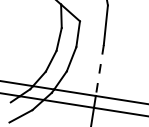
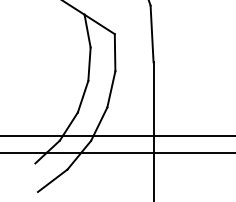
line: (99, 70) -> (153, 99), dashed -> solid

